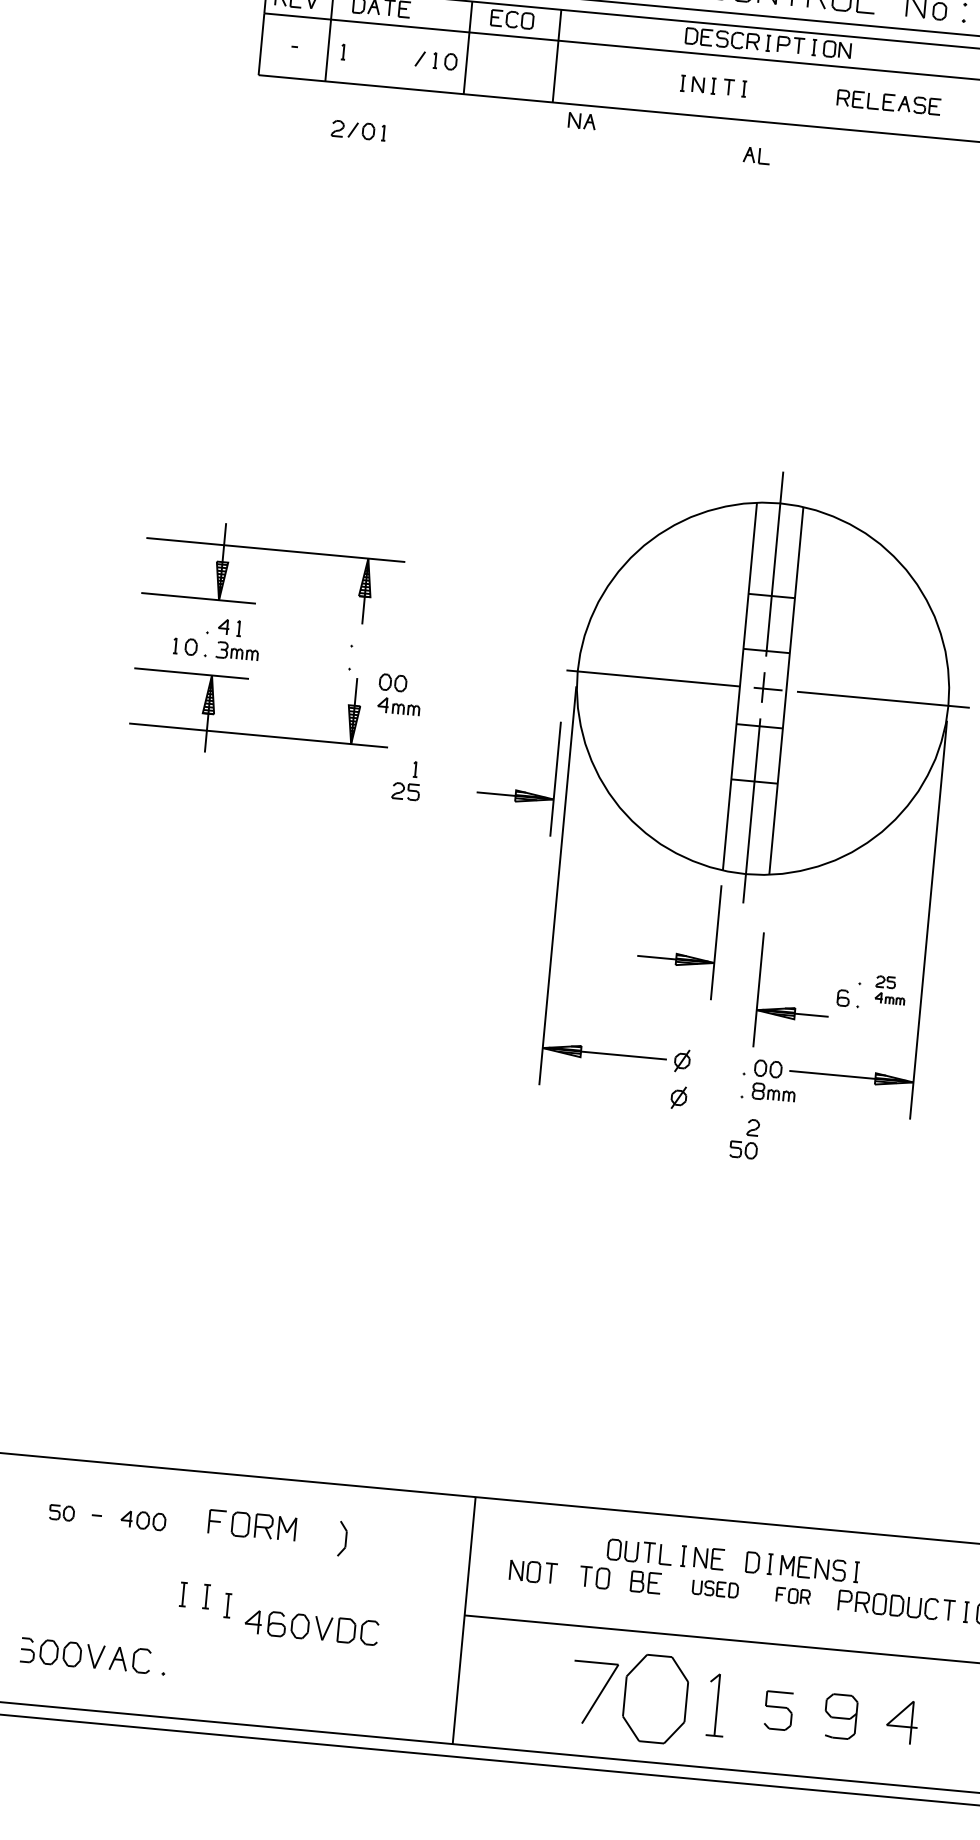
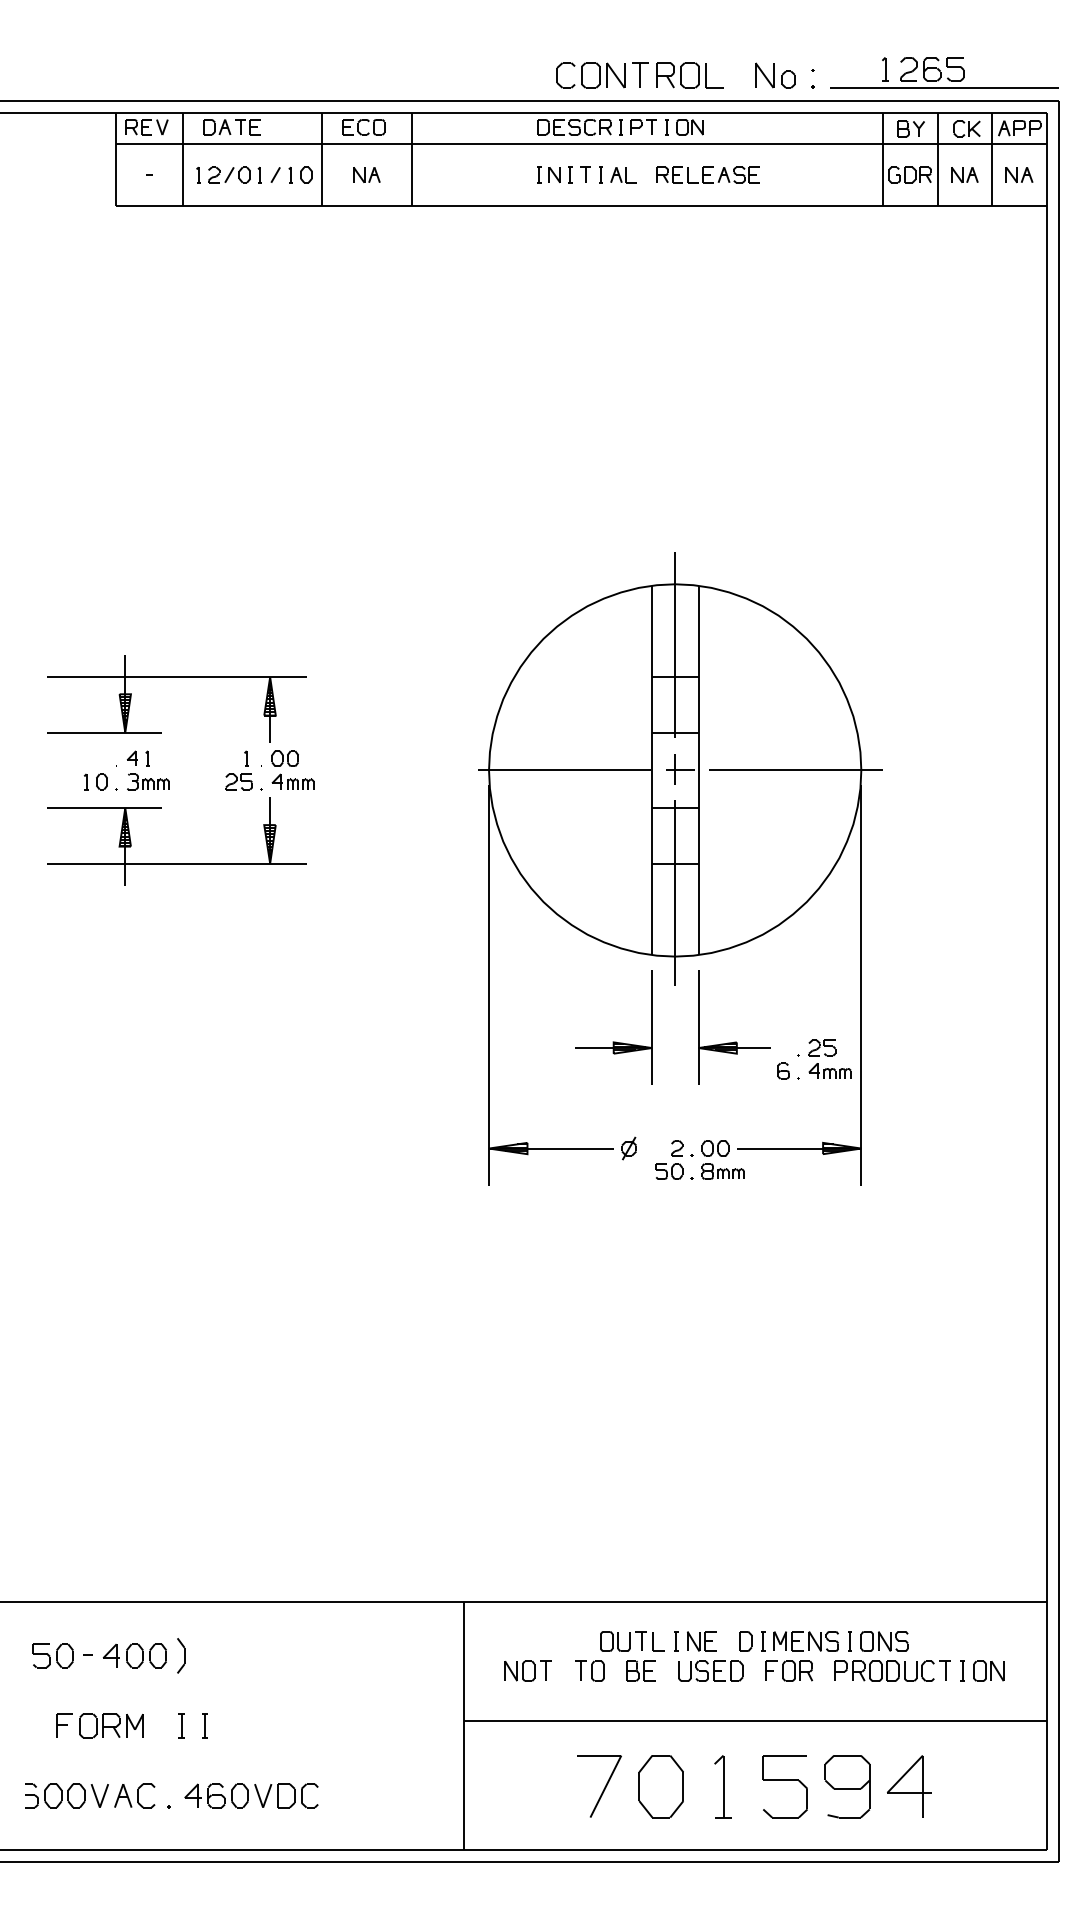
part: (888, 101) -> (707, 174), moved
part: (582, 120) -> (366, 174), moved
part: (358, 130) -> (234, 174), moved
part: (756, 155) -> (623, 175), moved
part: (399, 694) -> (292, 769), moved
part: (406, 780) -> (238, 770), moved
part: (516, 789) -> (438, 893), removed
part: (890, 989) -> (829, 1058), size x1.43
part: (793, 1006) -> (734, 1041), moved
part: (678, 1097) -> (628, 1185), removed
part: (744, 1138) -> (669, 1159), moved
part: (61, 1512) -> (52, 1655), size x1.67
part: (142, 1520) -> (134, 1655), size x1.43
part: (251, 1525) -> (99, 1725), moved
part: (343, 1538) -> (181, 1655), moved
part: (891, 1575) -> (884, 1641), added
part: (715, 1588) -> (710, 1670), size x1.43
part: (792, 1595) -> (788, 1670), size x1.43
part: (227, 1605) -> (226, 1732), removed
part: (311, 1627) -> (251, 1795), moved
part: (654, 1699) -> (660, 1786), size x0.71
part: (778, 1710) -> (784, 1786), size x1.67
part: (840, 1716) -> (847, 1786), size x1.43
part: (902, 1722) -> (909, 1786), size x1.43

